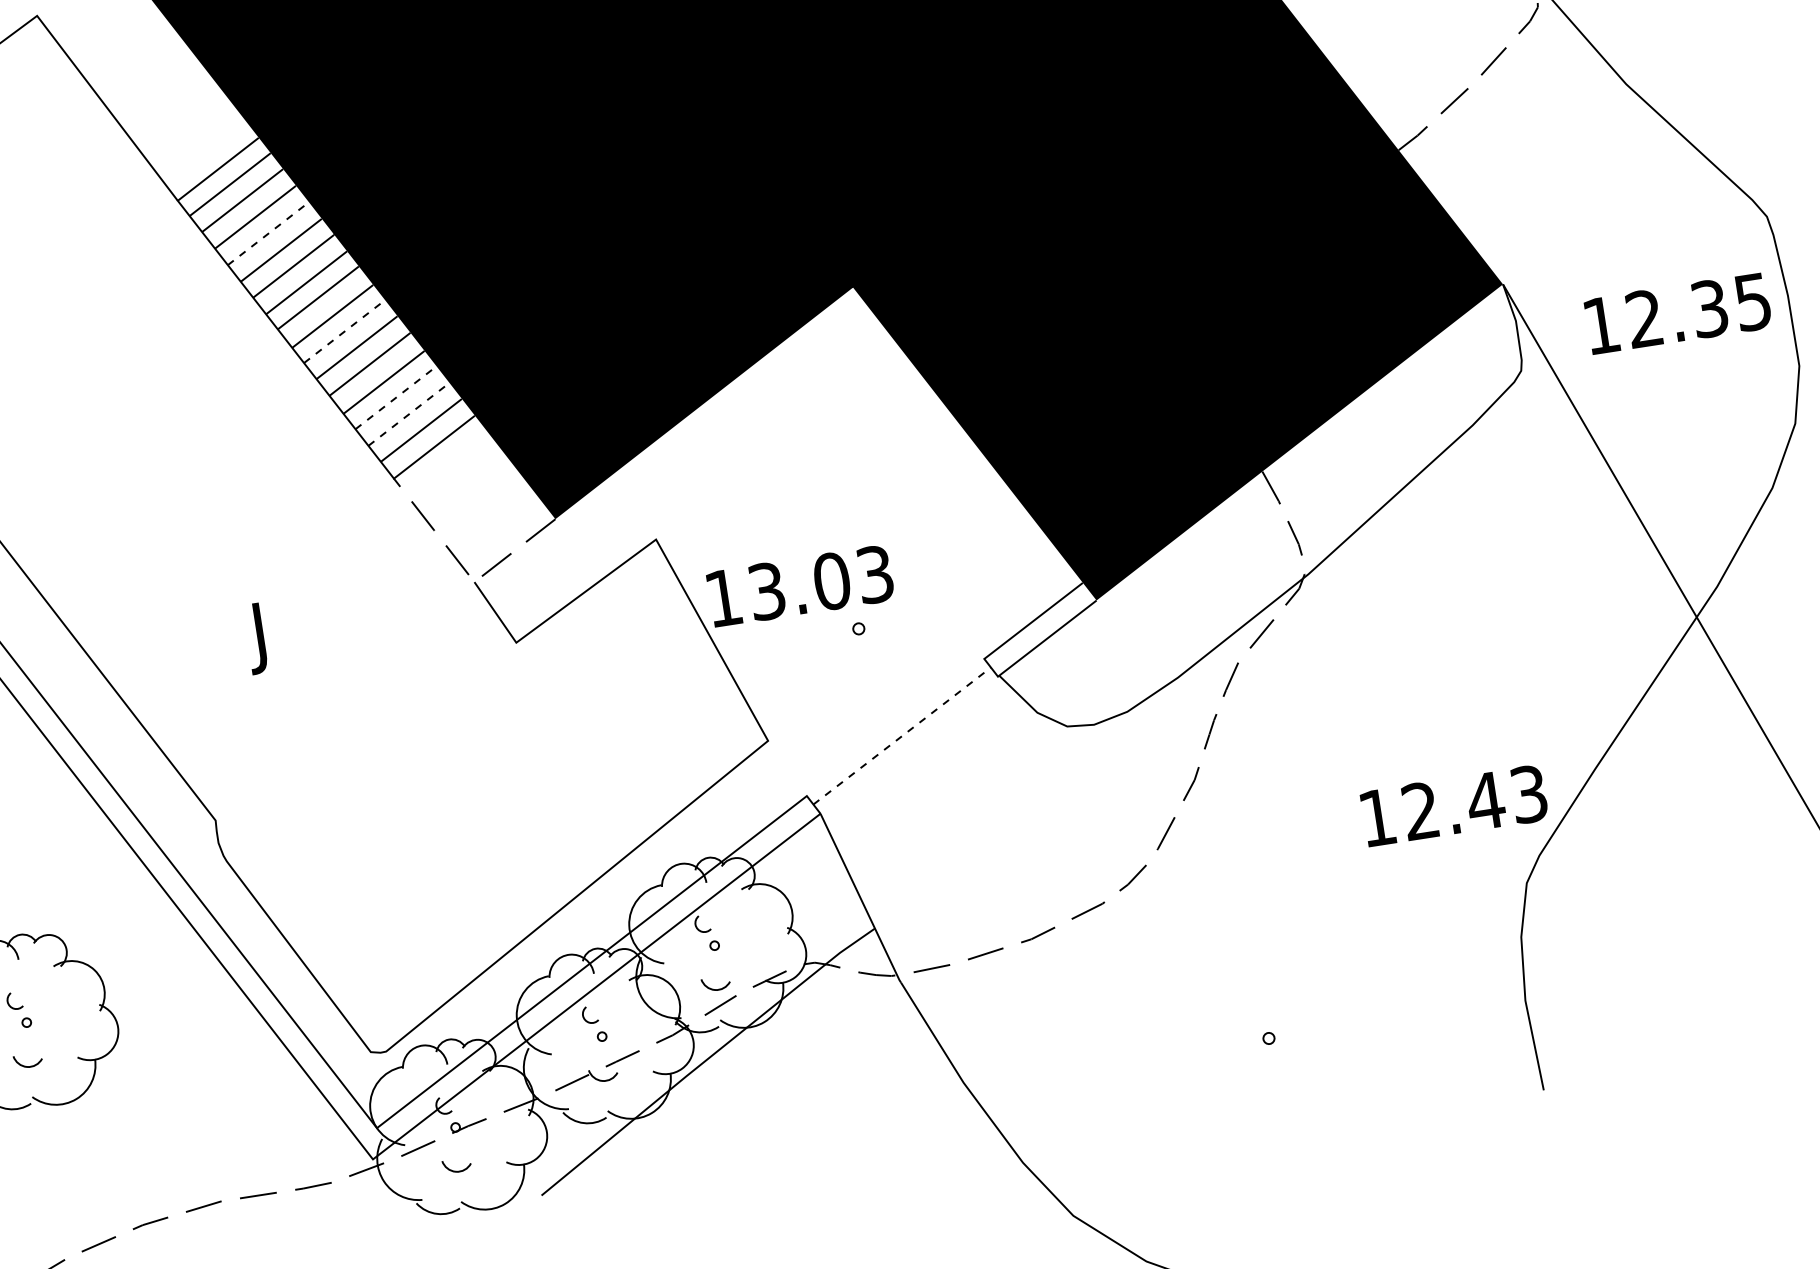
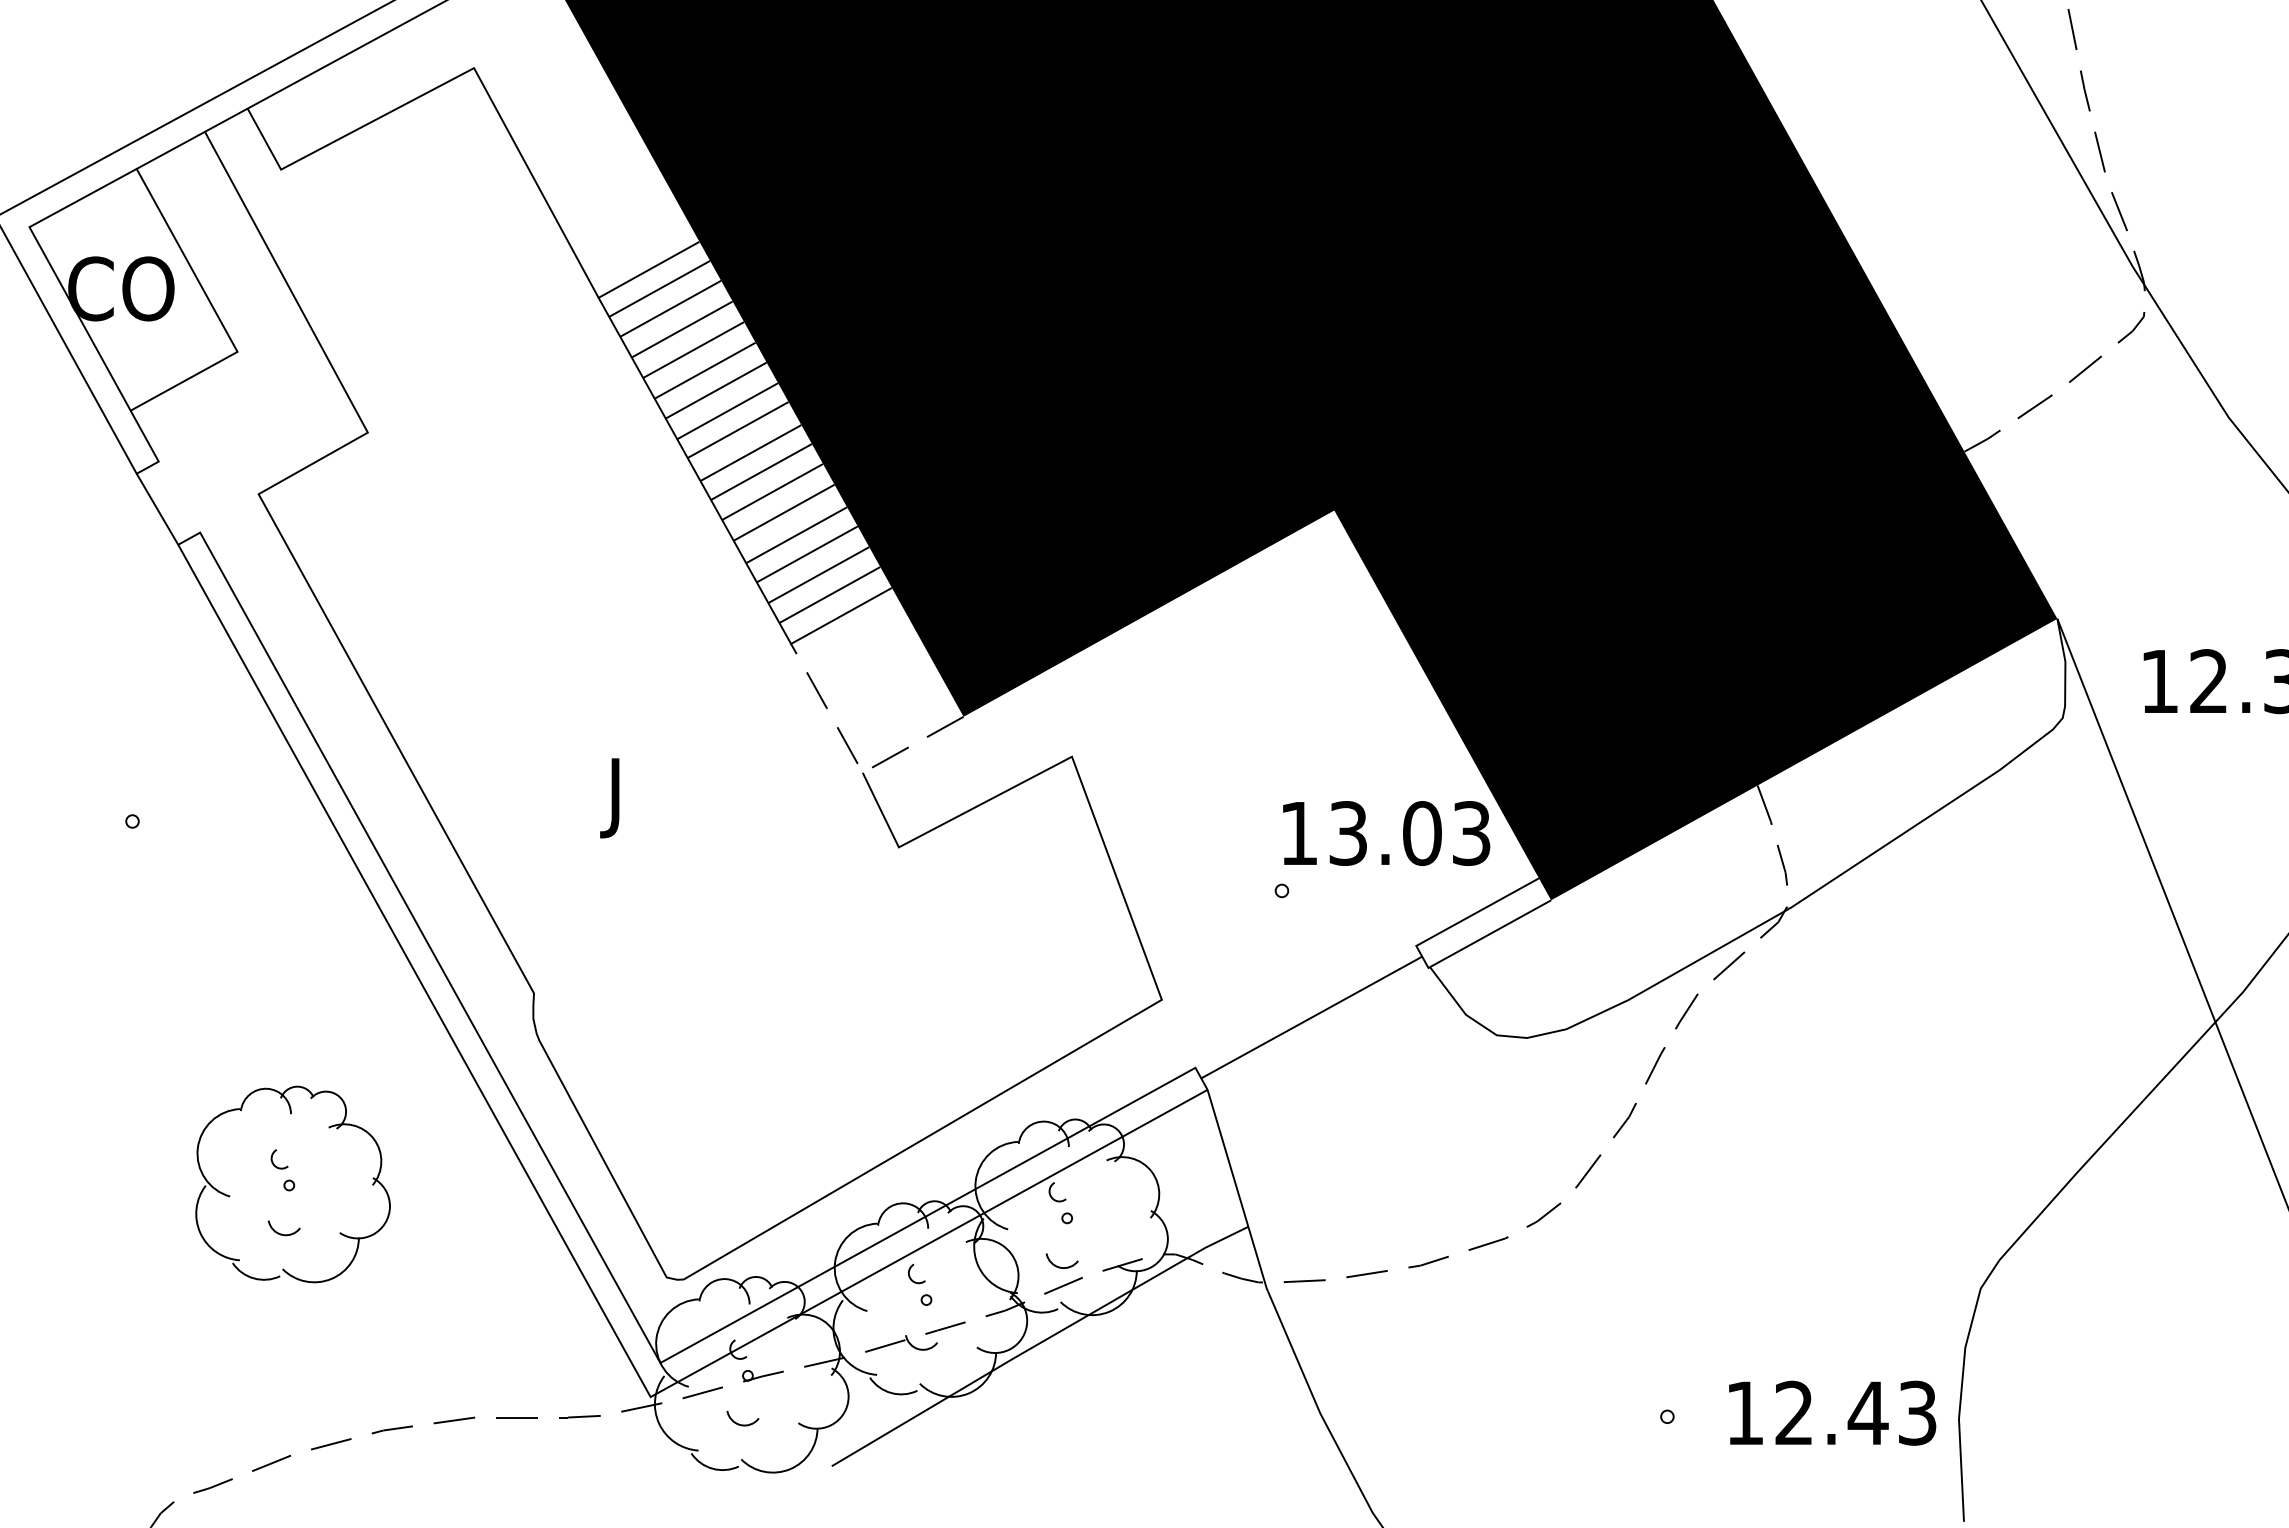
line: (268, 234) -> (693, 350), dashed -> solid
line: (344, 332) -> (761, 472), dashed -> solid
line: (396, 397) -> (807, 554), dashed -> solid
line: (408, 414) -> (818, 575), dashed -> solid
text: (800, 586) -> (1386, 833), moved
line: (901, 736) -> (1311, 1017), dashed -> solid
text: (1454, 805) -> (1832, 1412), moved

